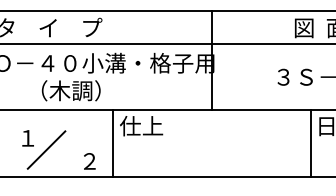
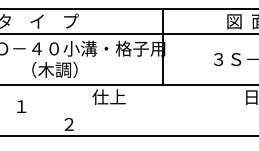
line: (112, 143) -> (86, 110), removed
line: (310, 143) -> (239, 110), removed
line: (46, 149) -> (35, 115), removed

